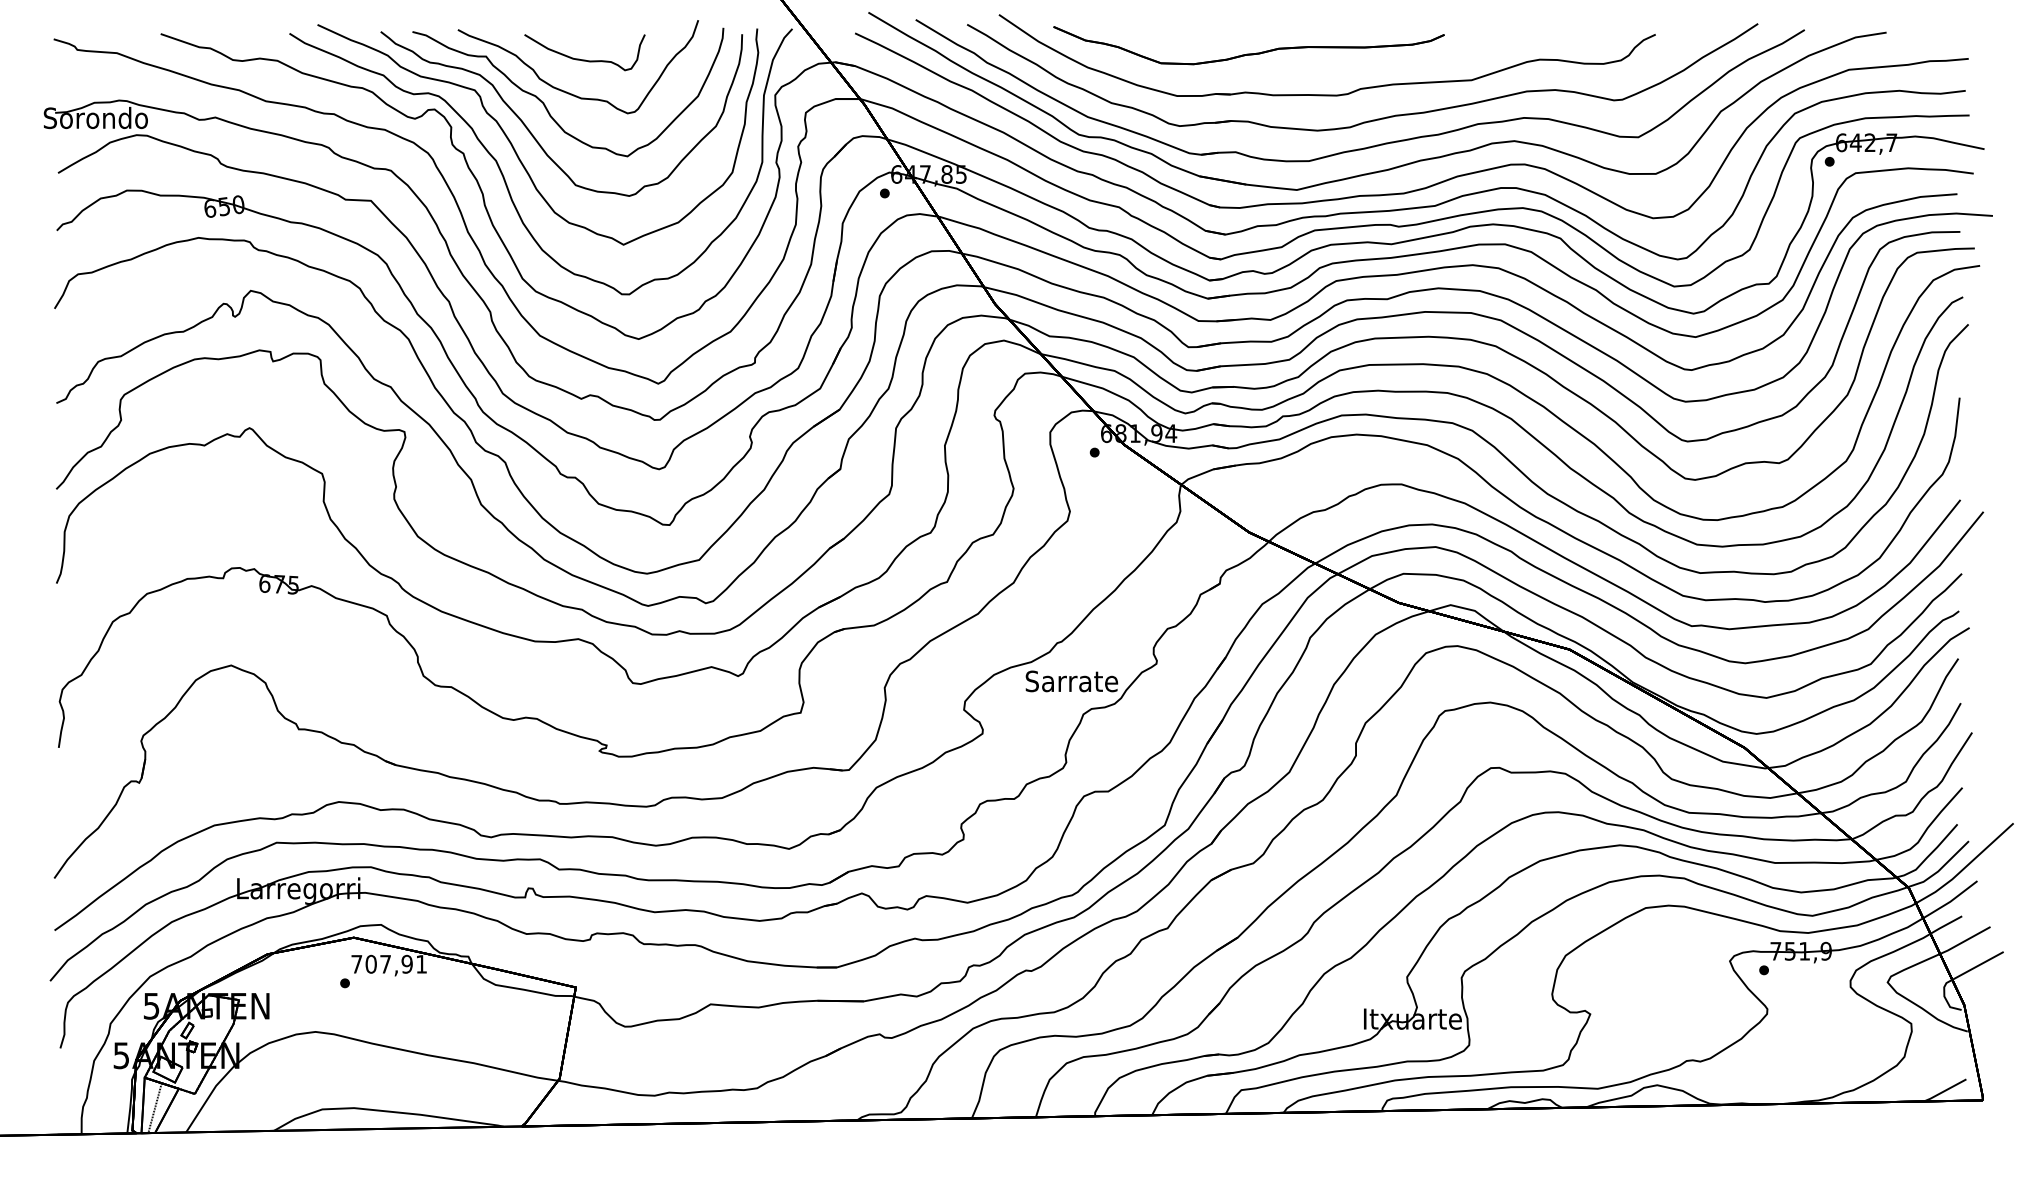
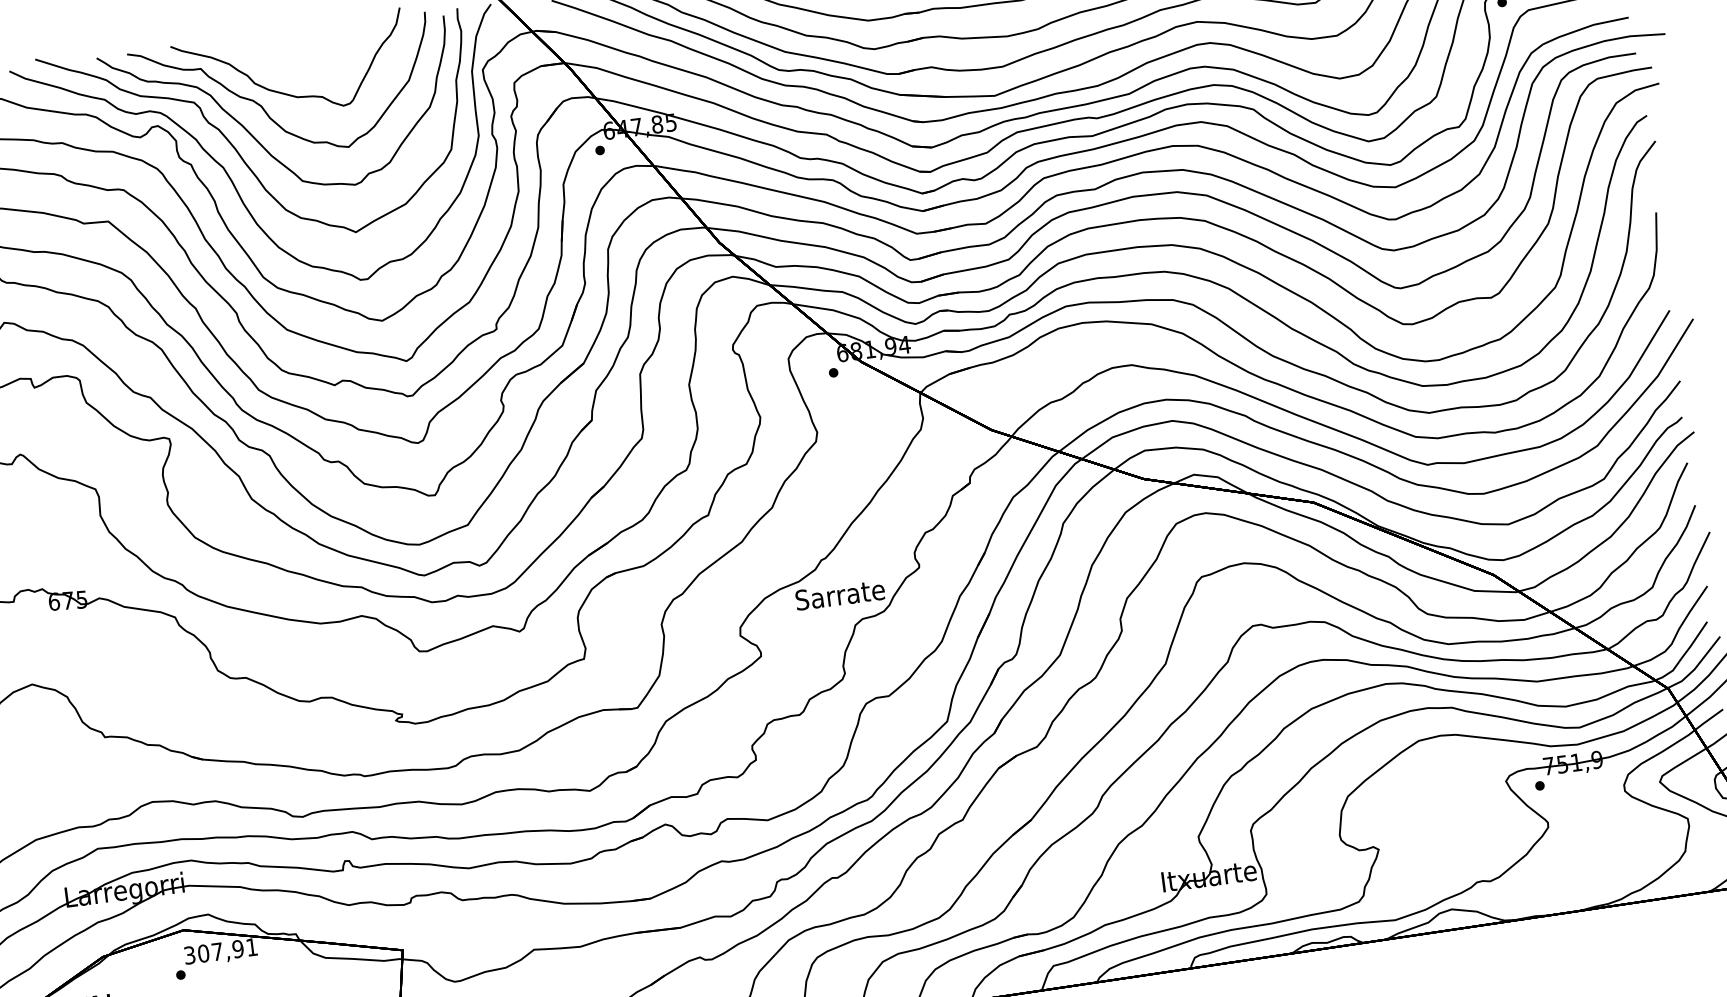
part: (584, 59) -> (295, 59), removed
text: (356, 963) -> (189, 954), 707,91 -> 307,91

